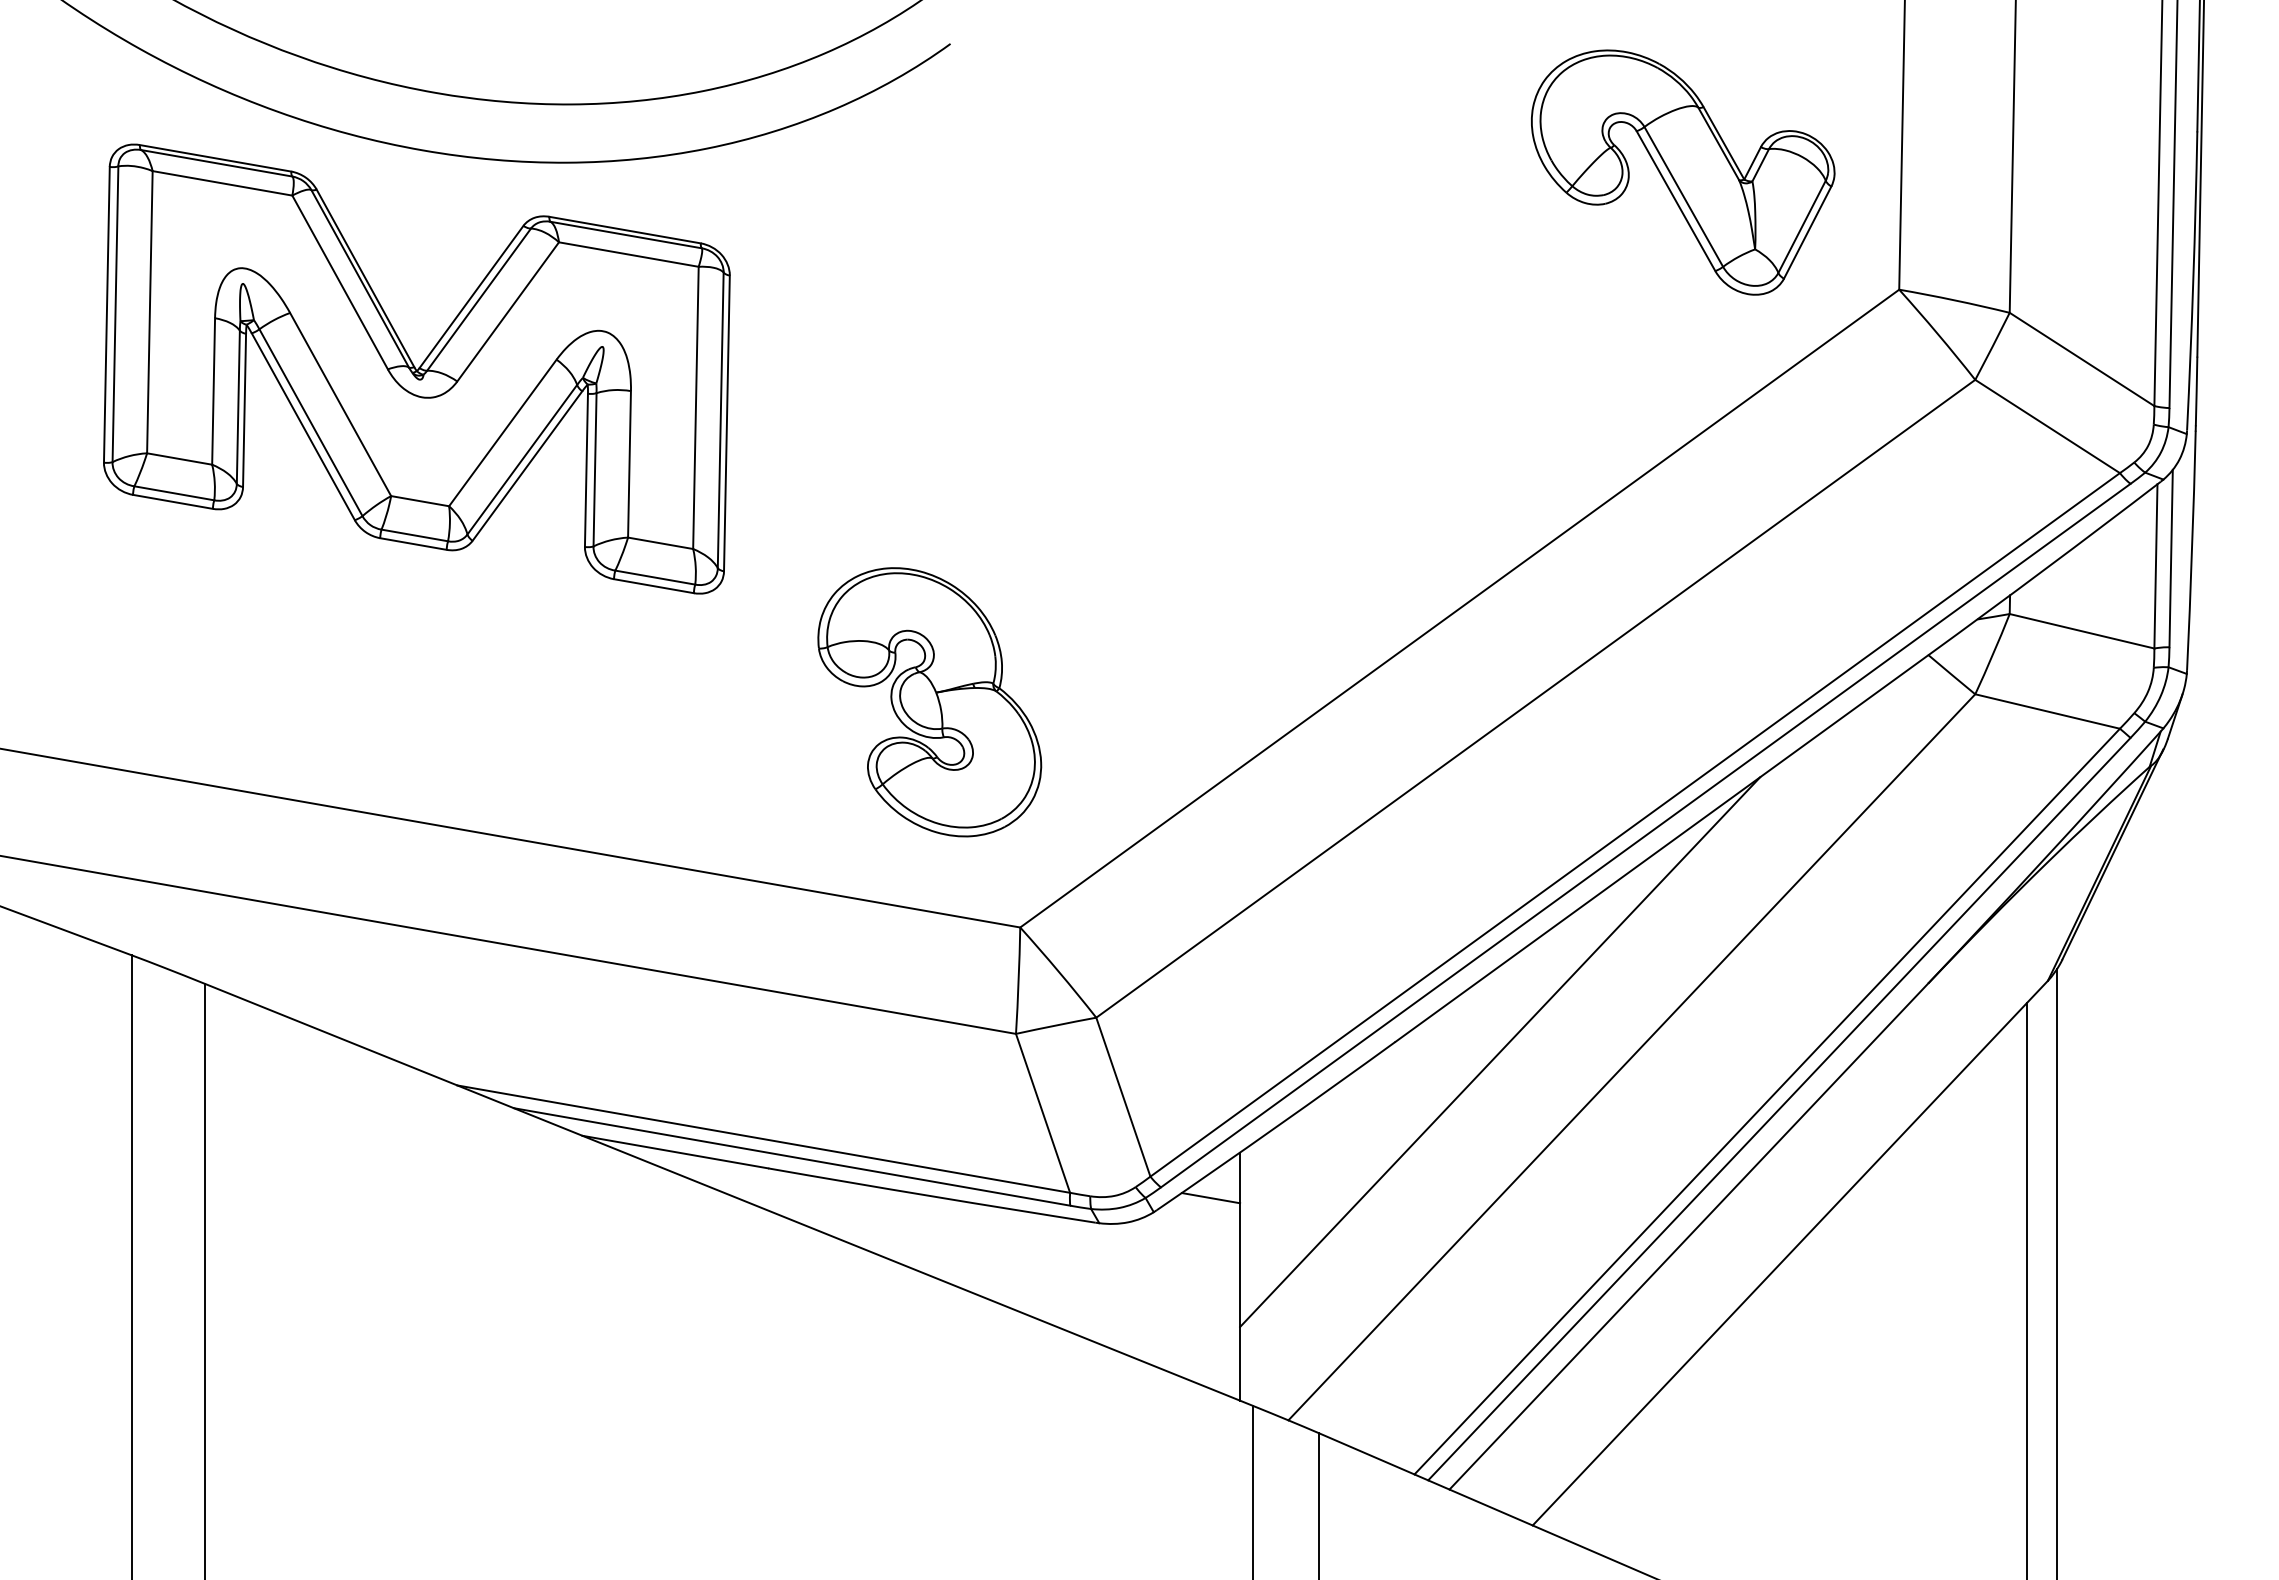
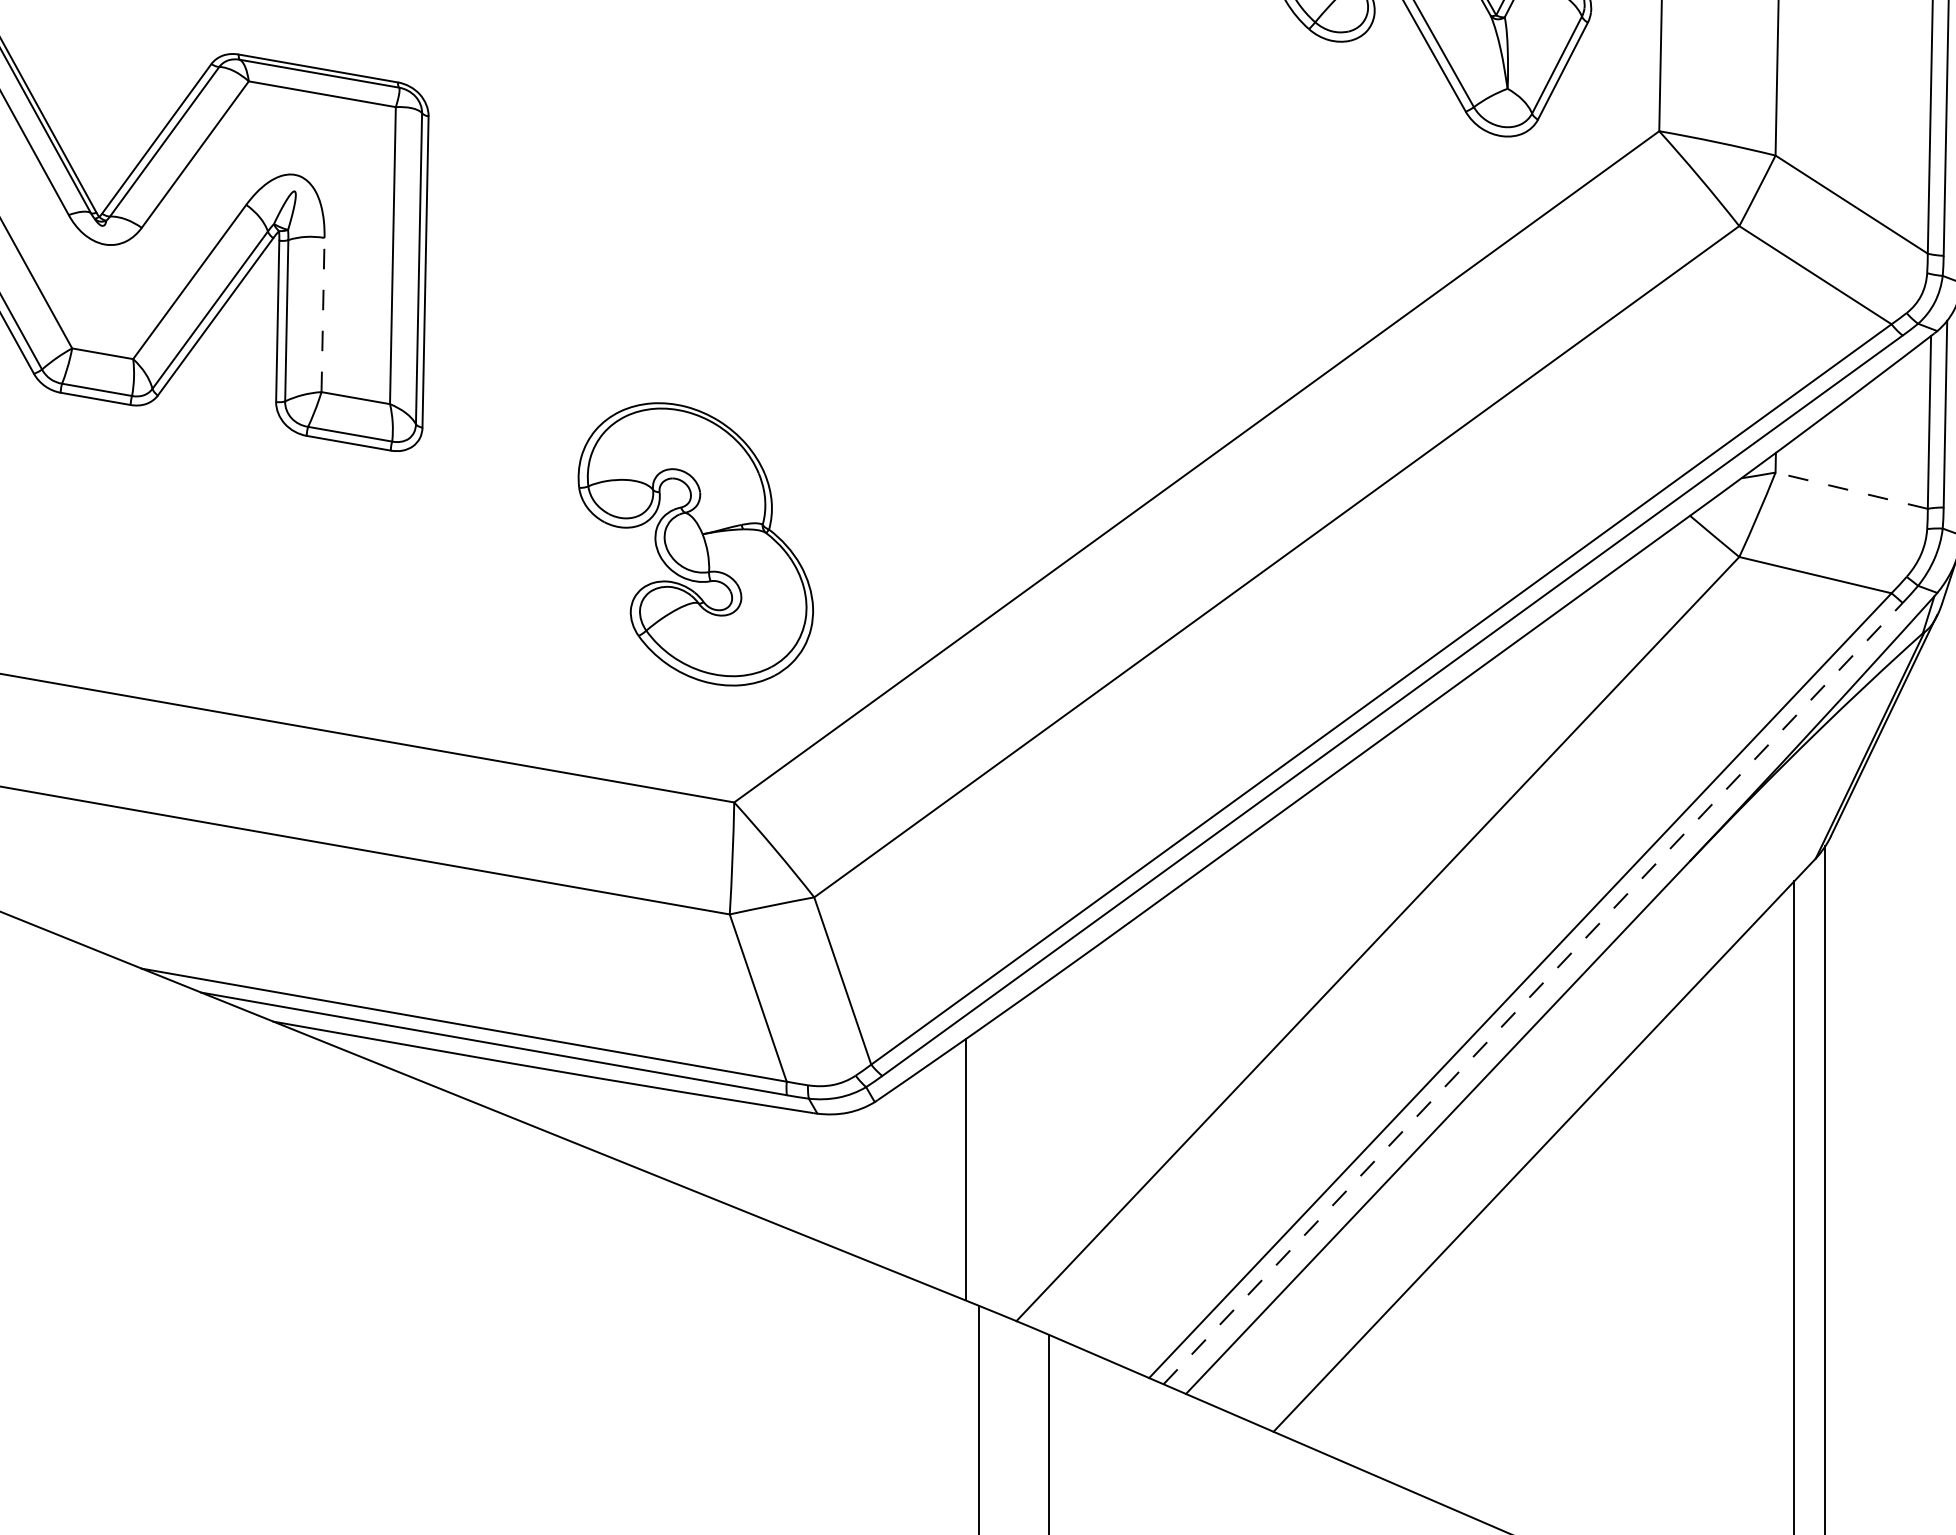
line: (629, 463) -> (323, 314), solid -> dashed
line: (2081, 631) -> (1851, 490), solid -> dashed
part: (929, 702) -> (695, 544), moved
line: (1500, 1052) -> (1239, 934), removed
line: (1779, 1109) -> (1533, 993), solid -> dashed
line: (1210, 1198) -> (934, 1087), removed

